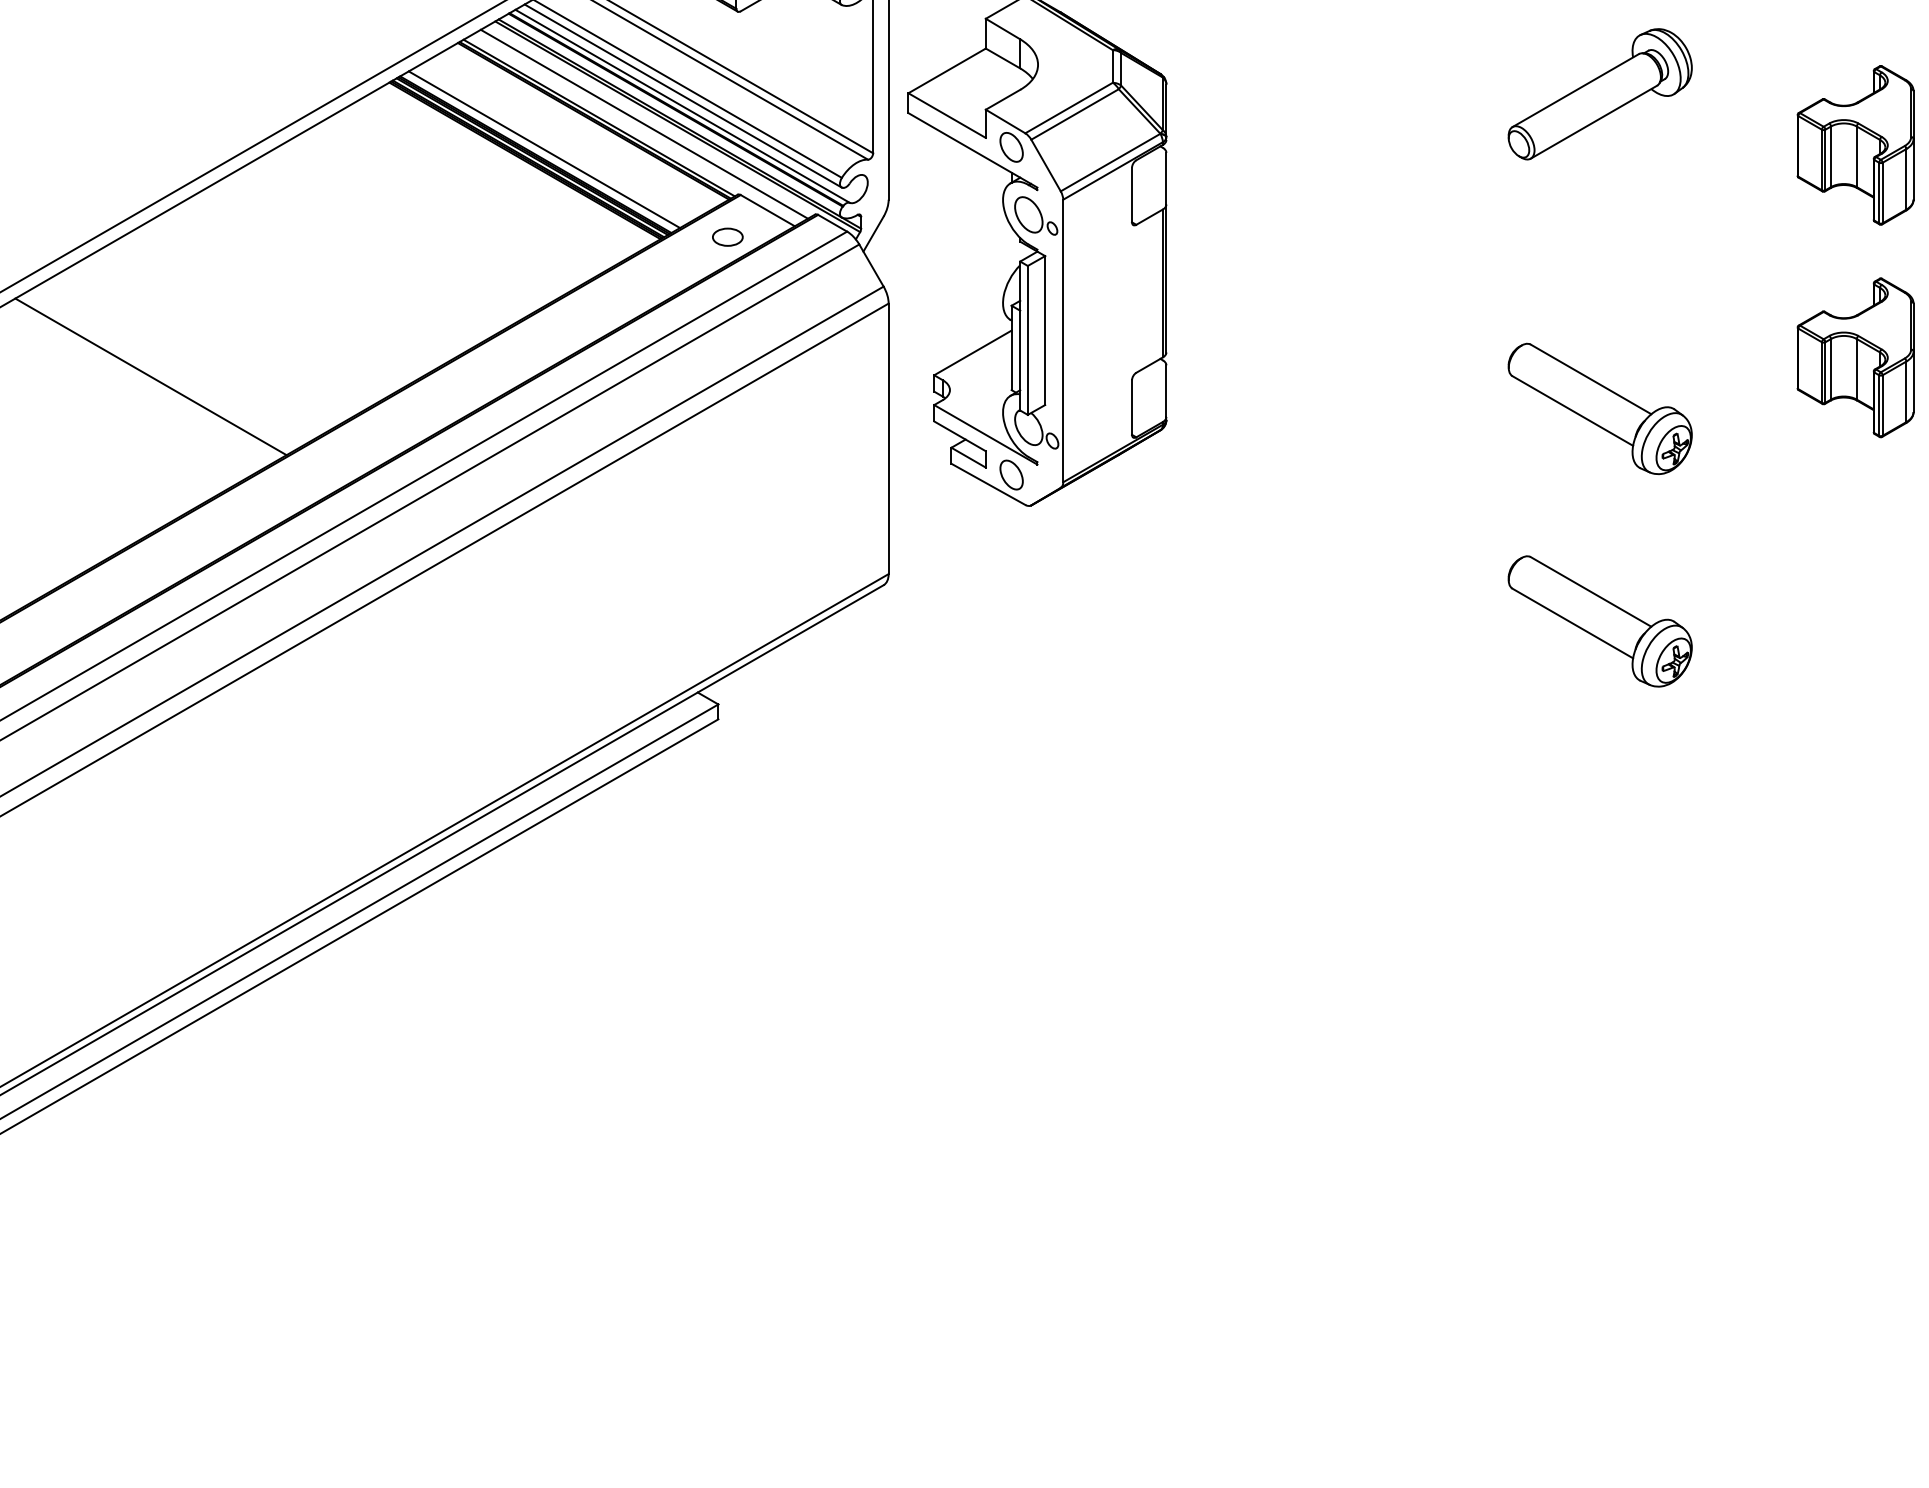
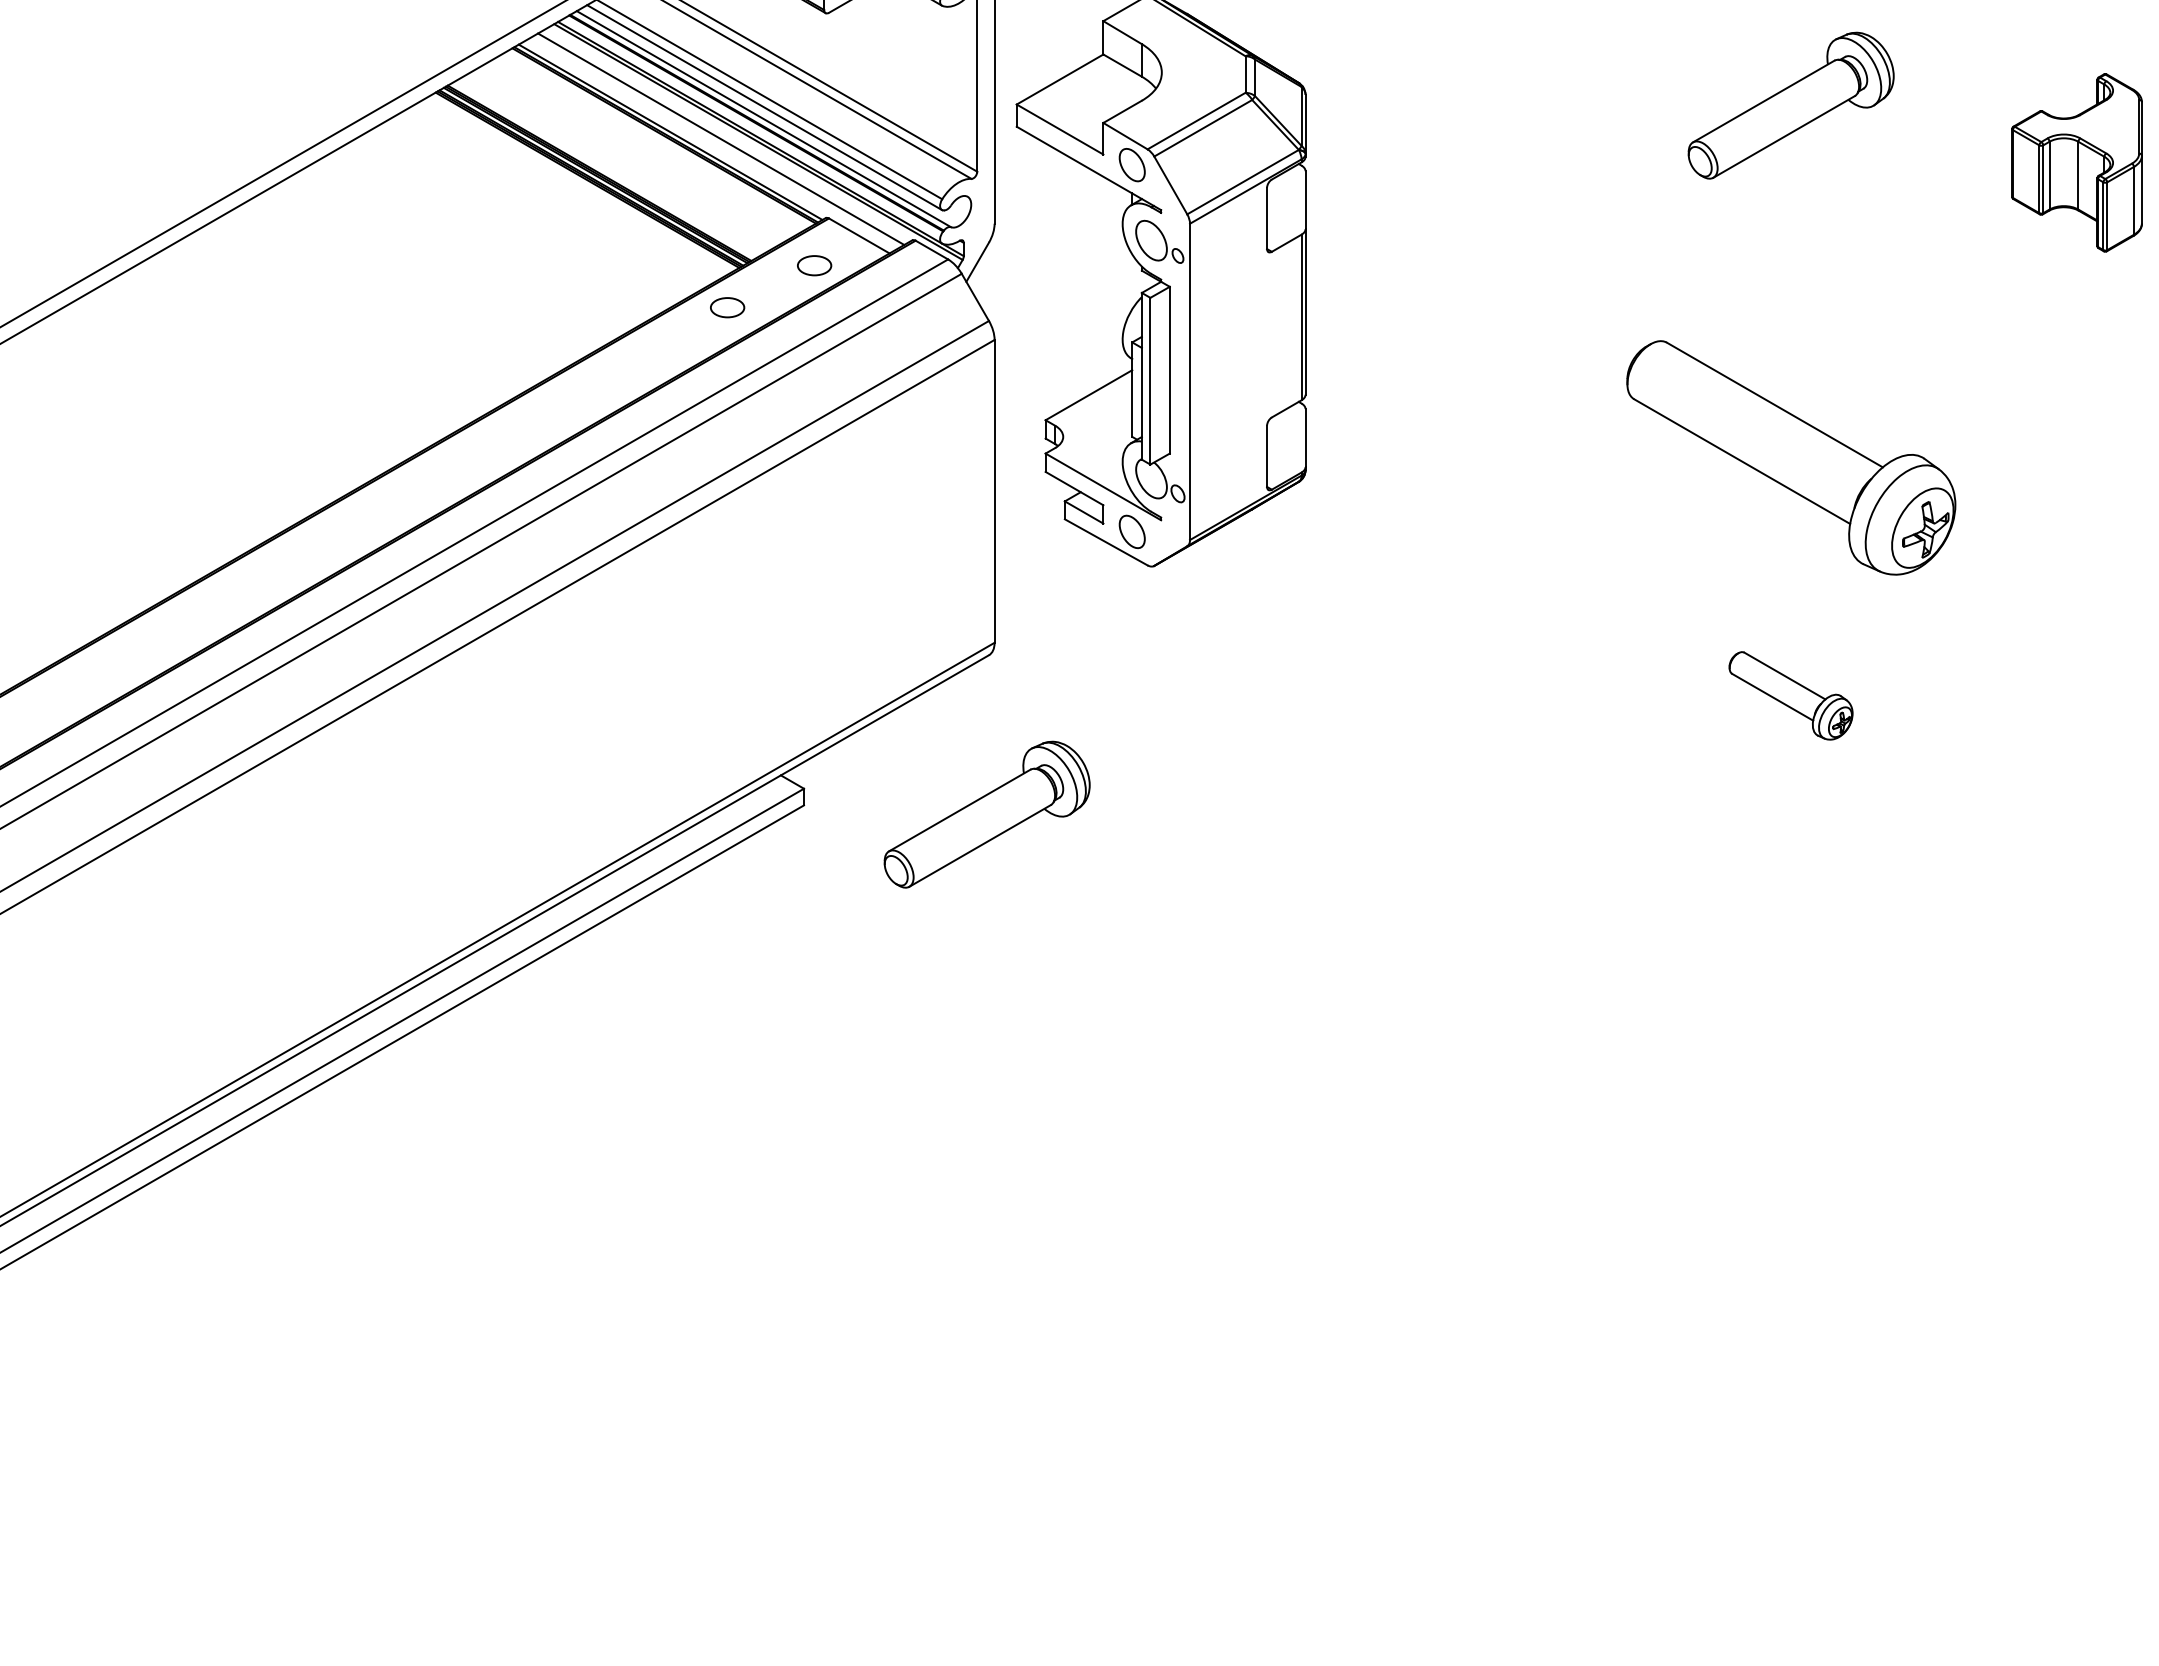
line: (544, 149) -> (609, 167), removed
part: (650, 274) -> (727, 307), added
part: (1855, 357) -> (2076, 400), removed
line: (150, 376) -> (168, 421), removed
part: (1599, 408) -> (1790, 457), size x1.6
part: (1599, 621) -> (1790, 695), size x0.6
part: (881, 727) -> (986, 814), added

